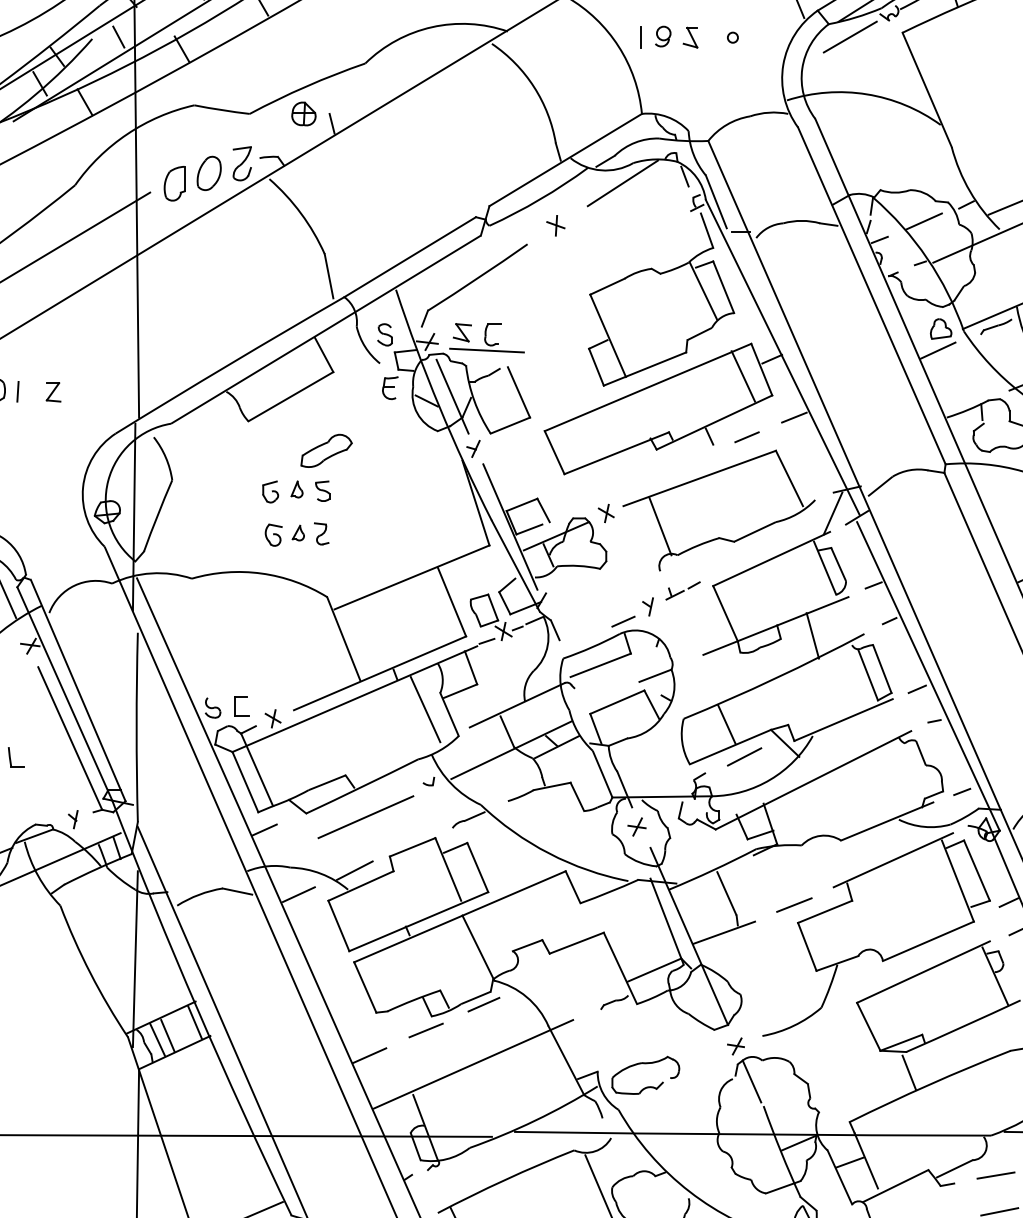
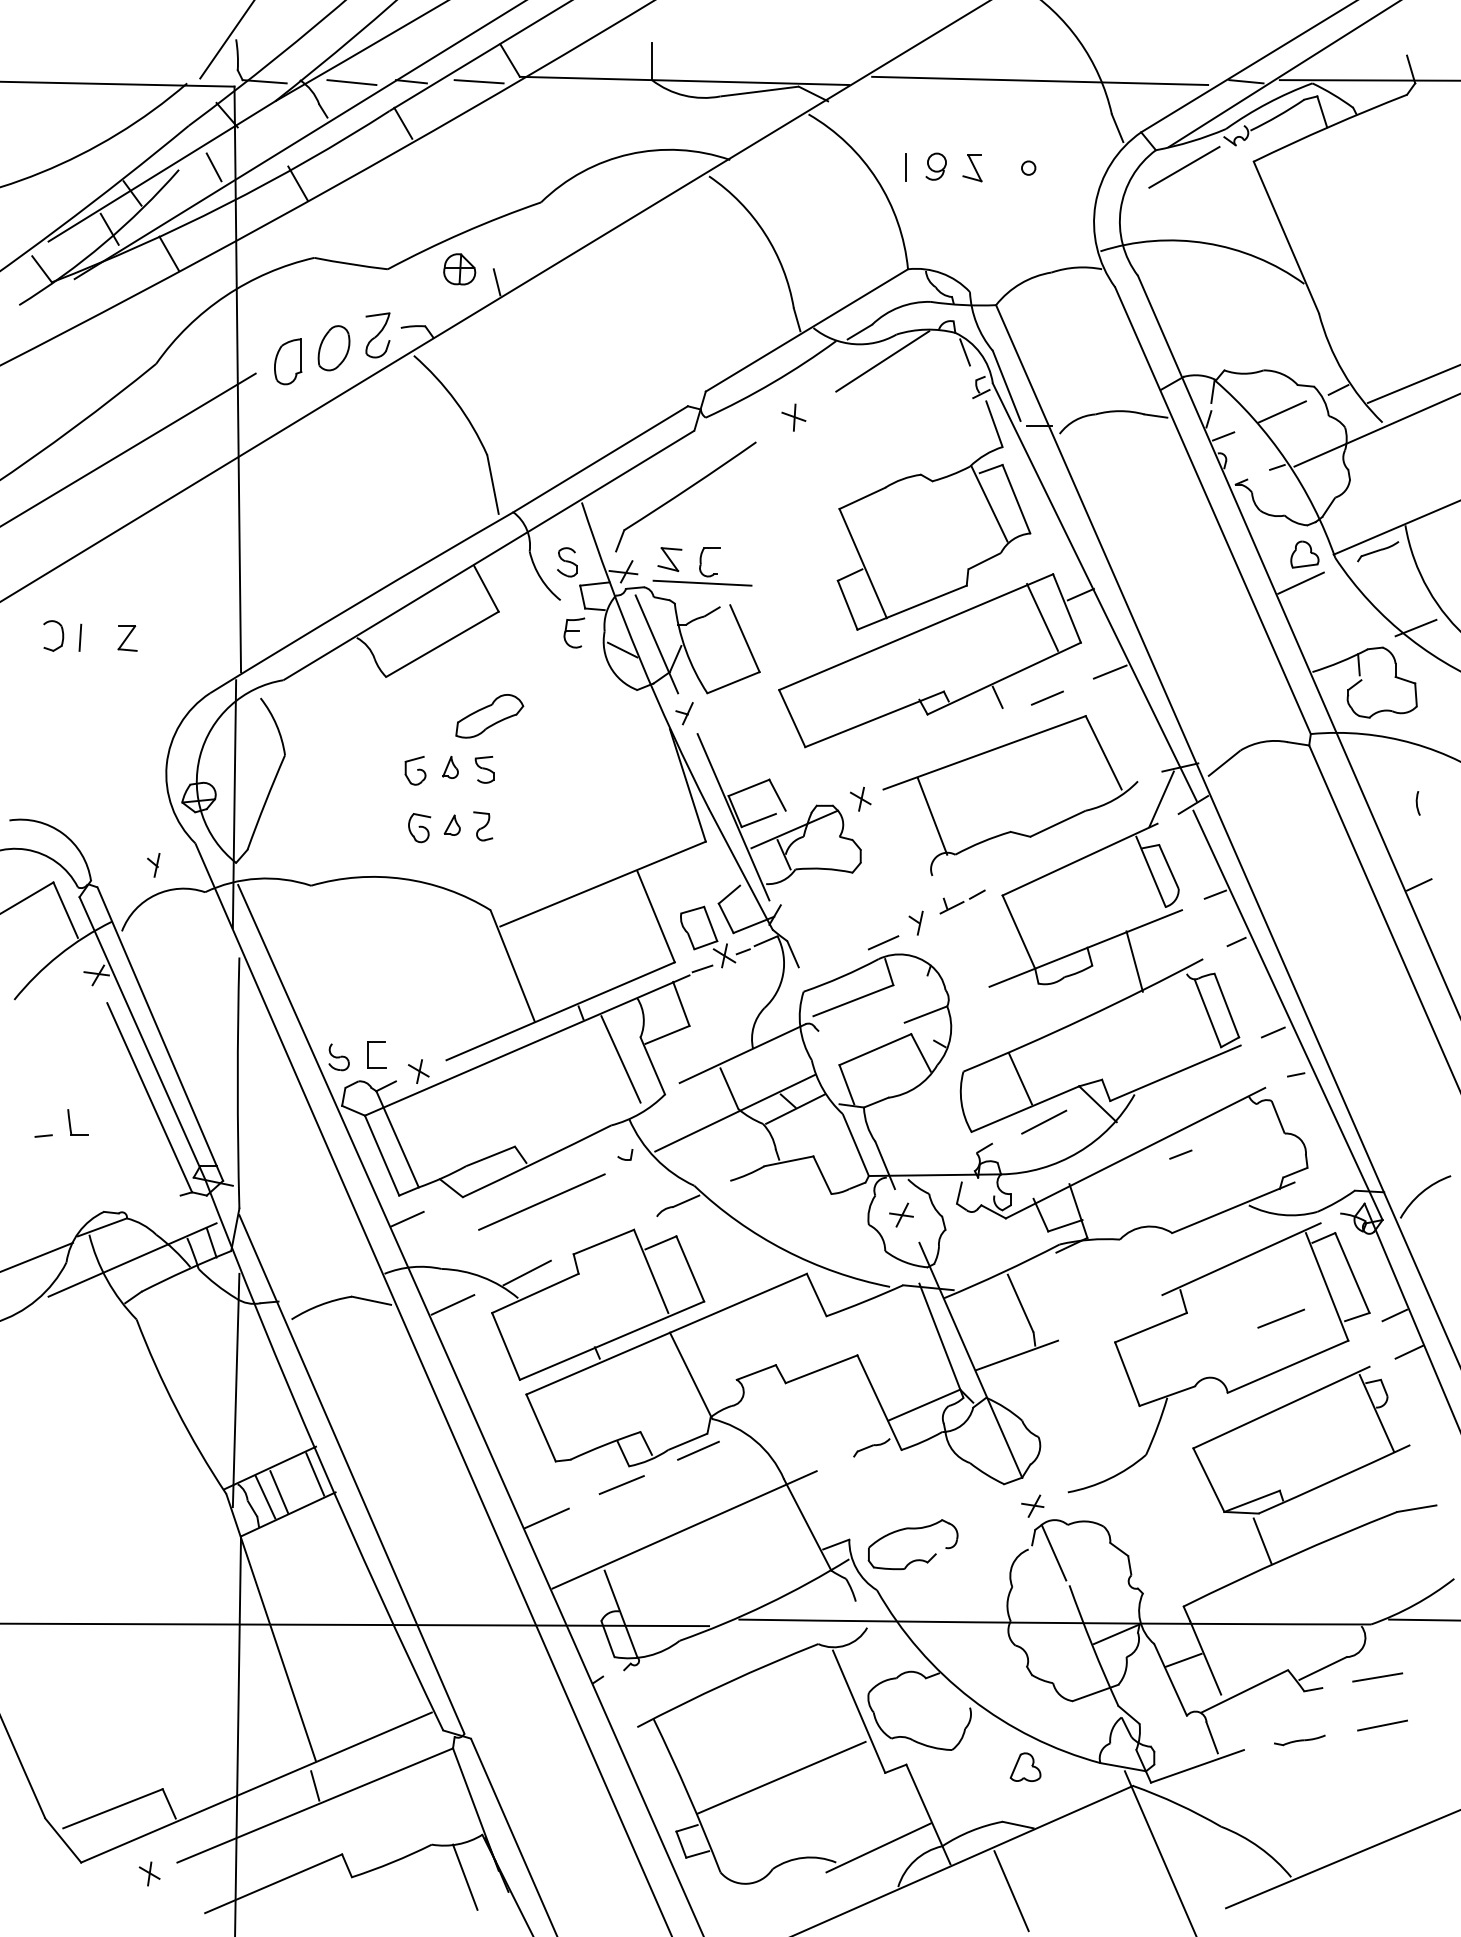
line: (961, 791) -> (1180, 1154), moved
part: (73, 819) -> (153, 865), moved
line: (793, 904) -> (1280, 1318), moved

